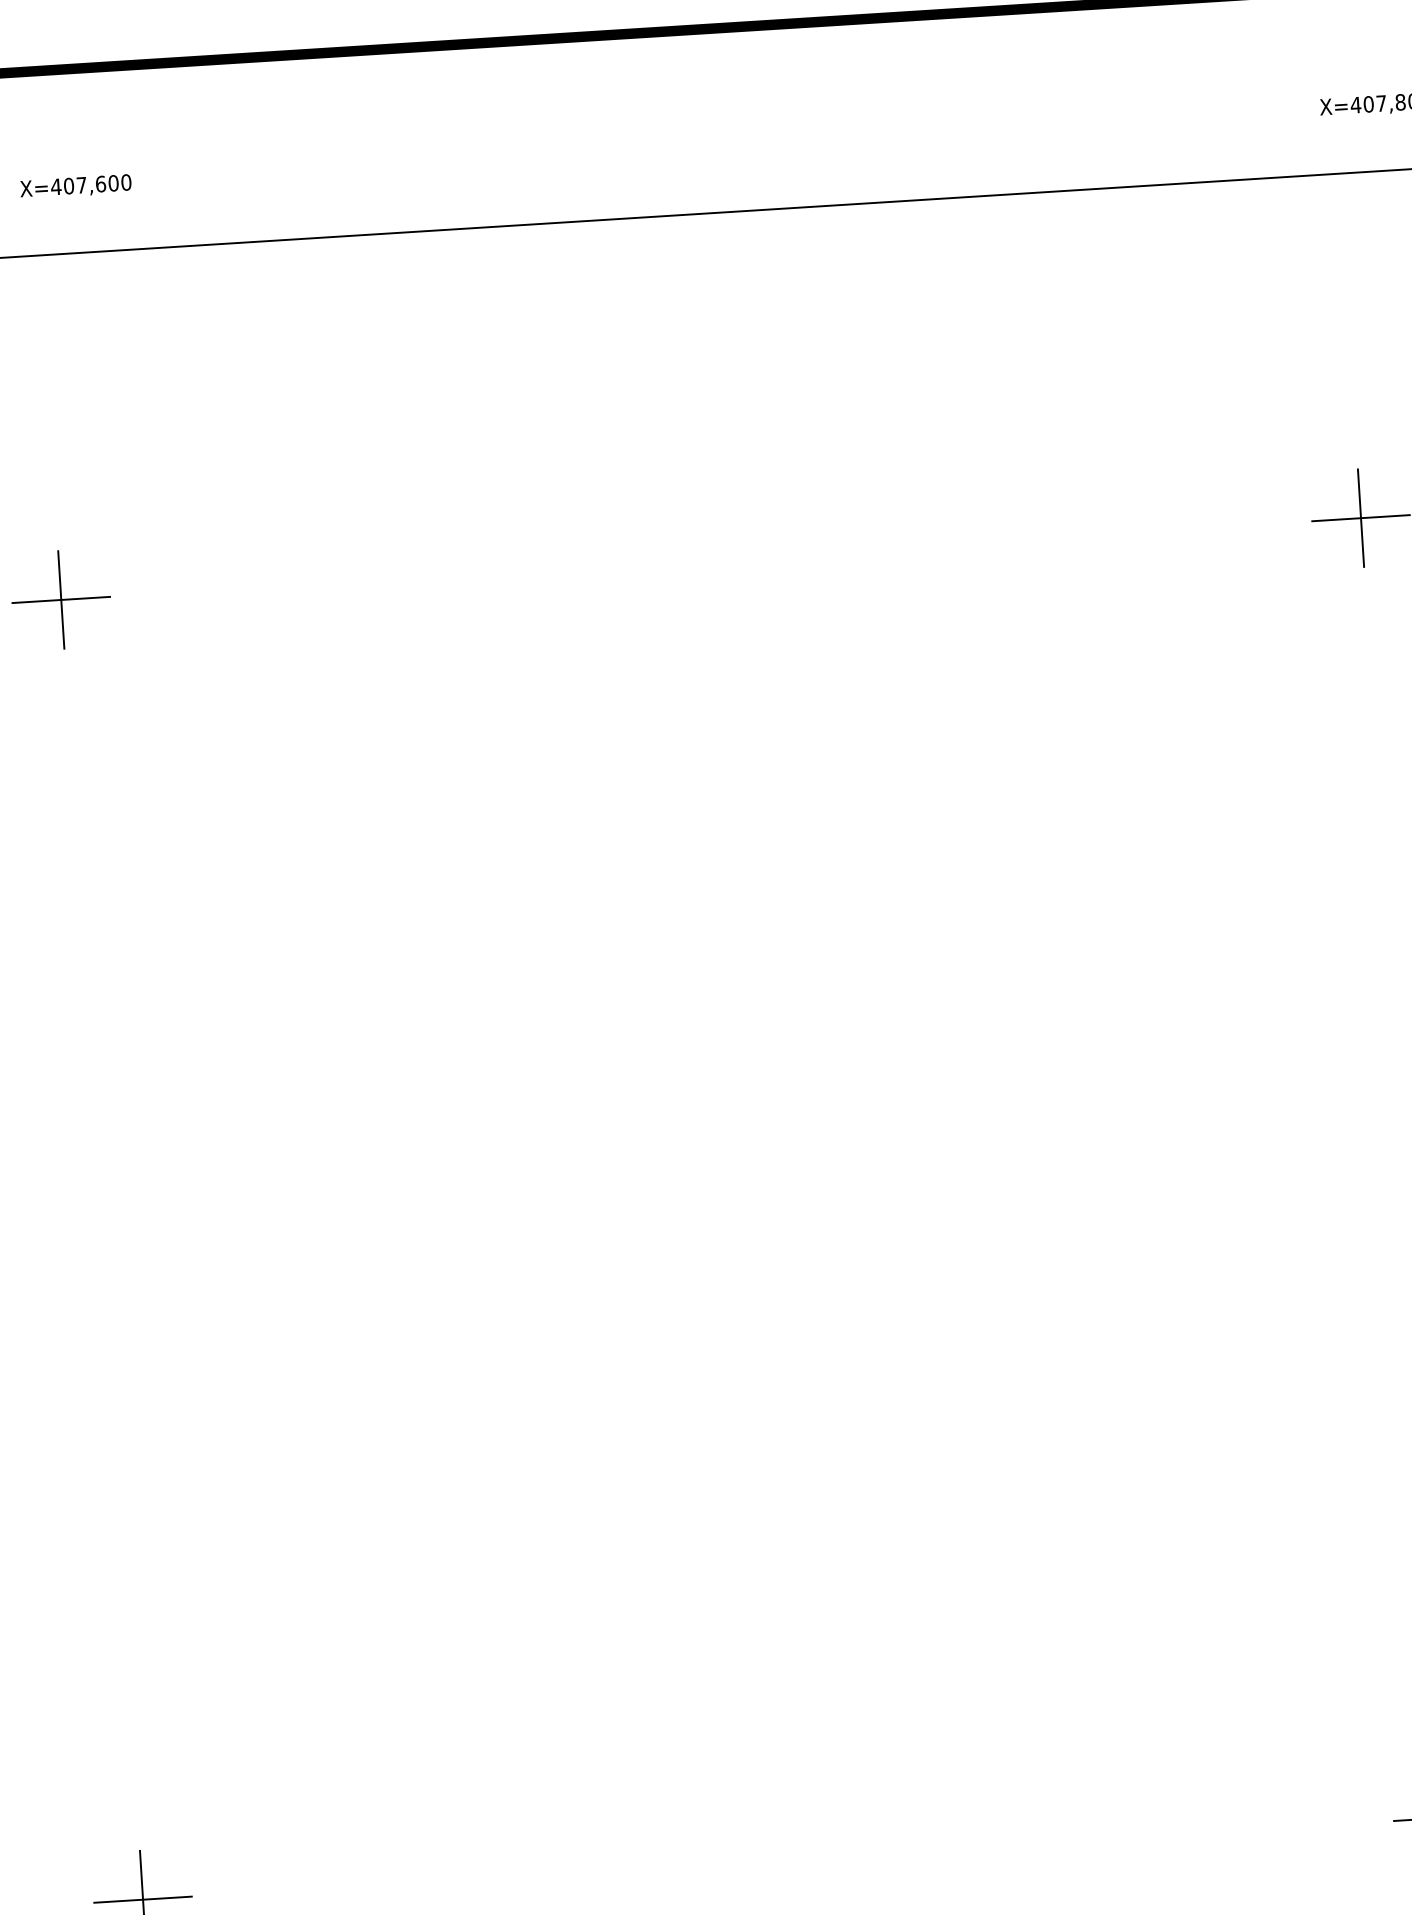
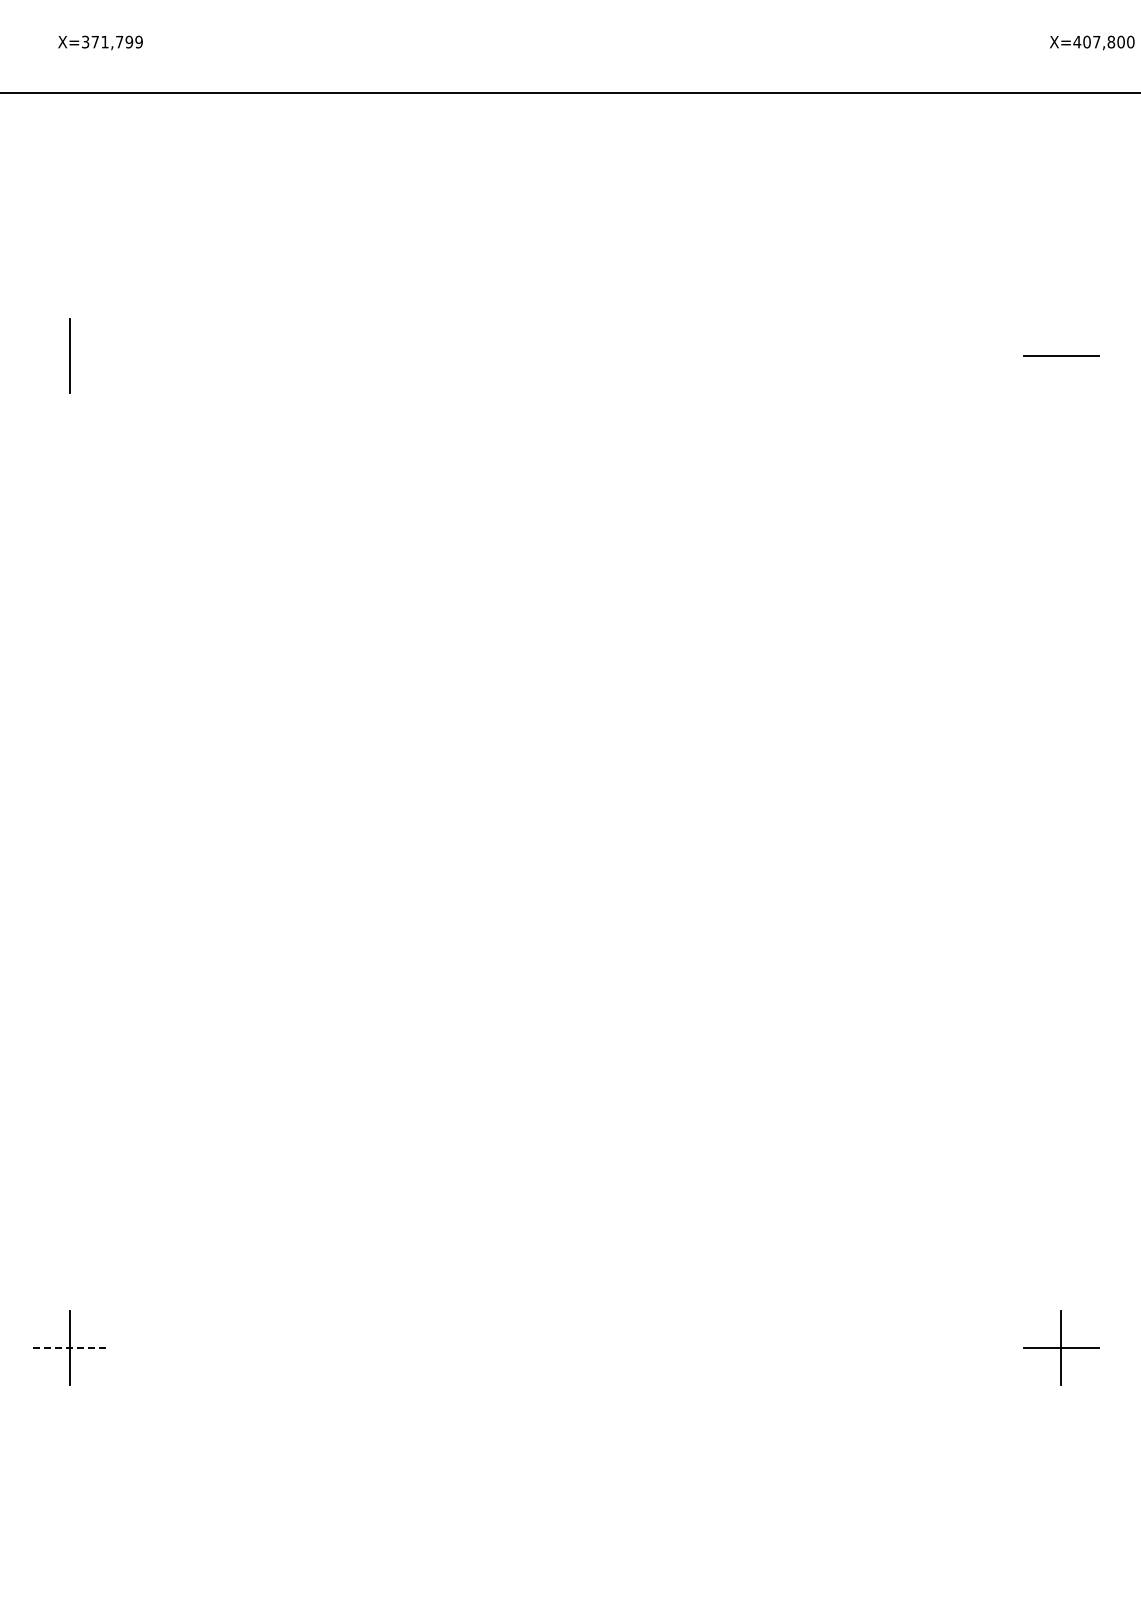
text: (90, 183) -> (111, 41), X=407,600 -> X=371,799
line: (1361, 518) -> (1061, 356), removed
line: (61, 600) -> (69, 356), removed
line: (144, 1899) -> (70, 1347), solid -> dashed

